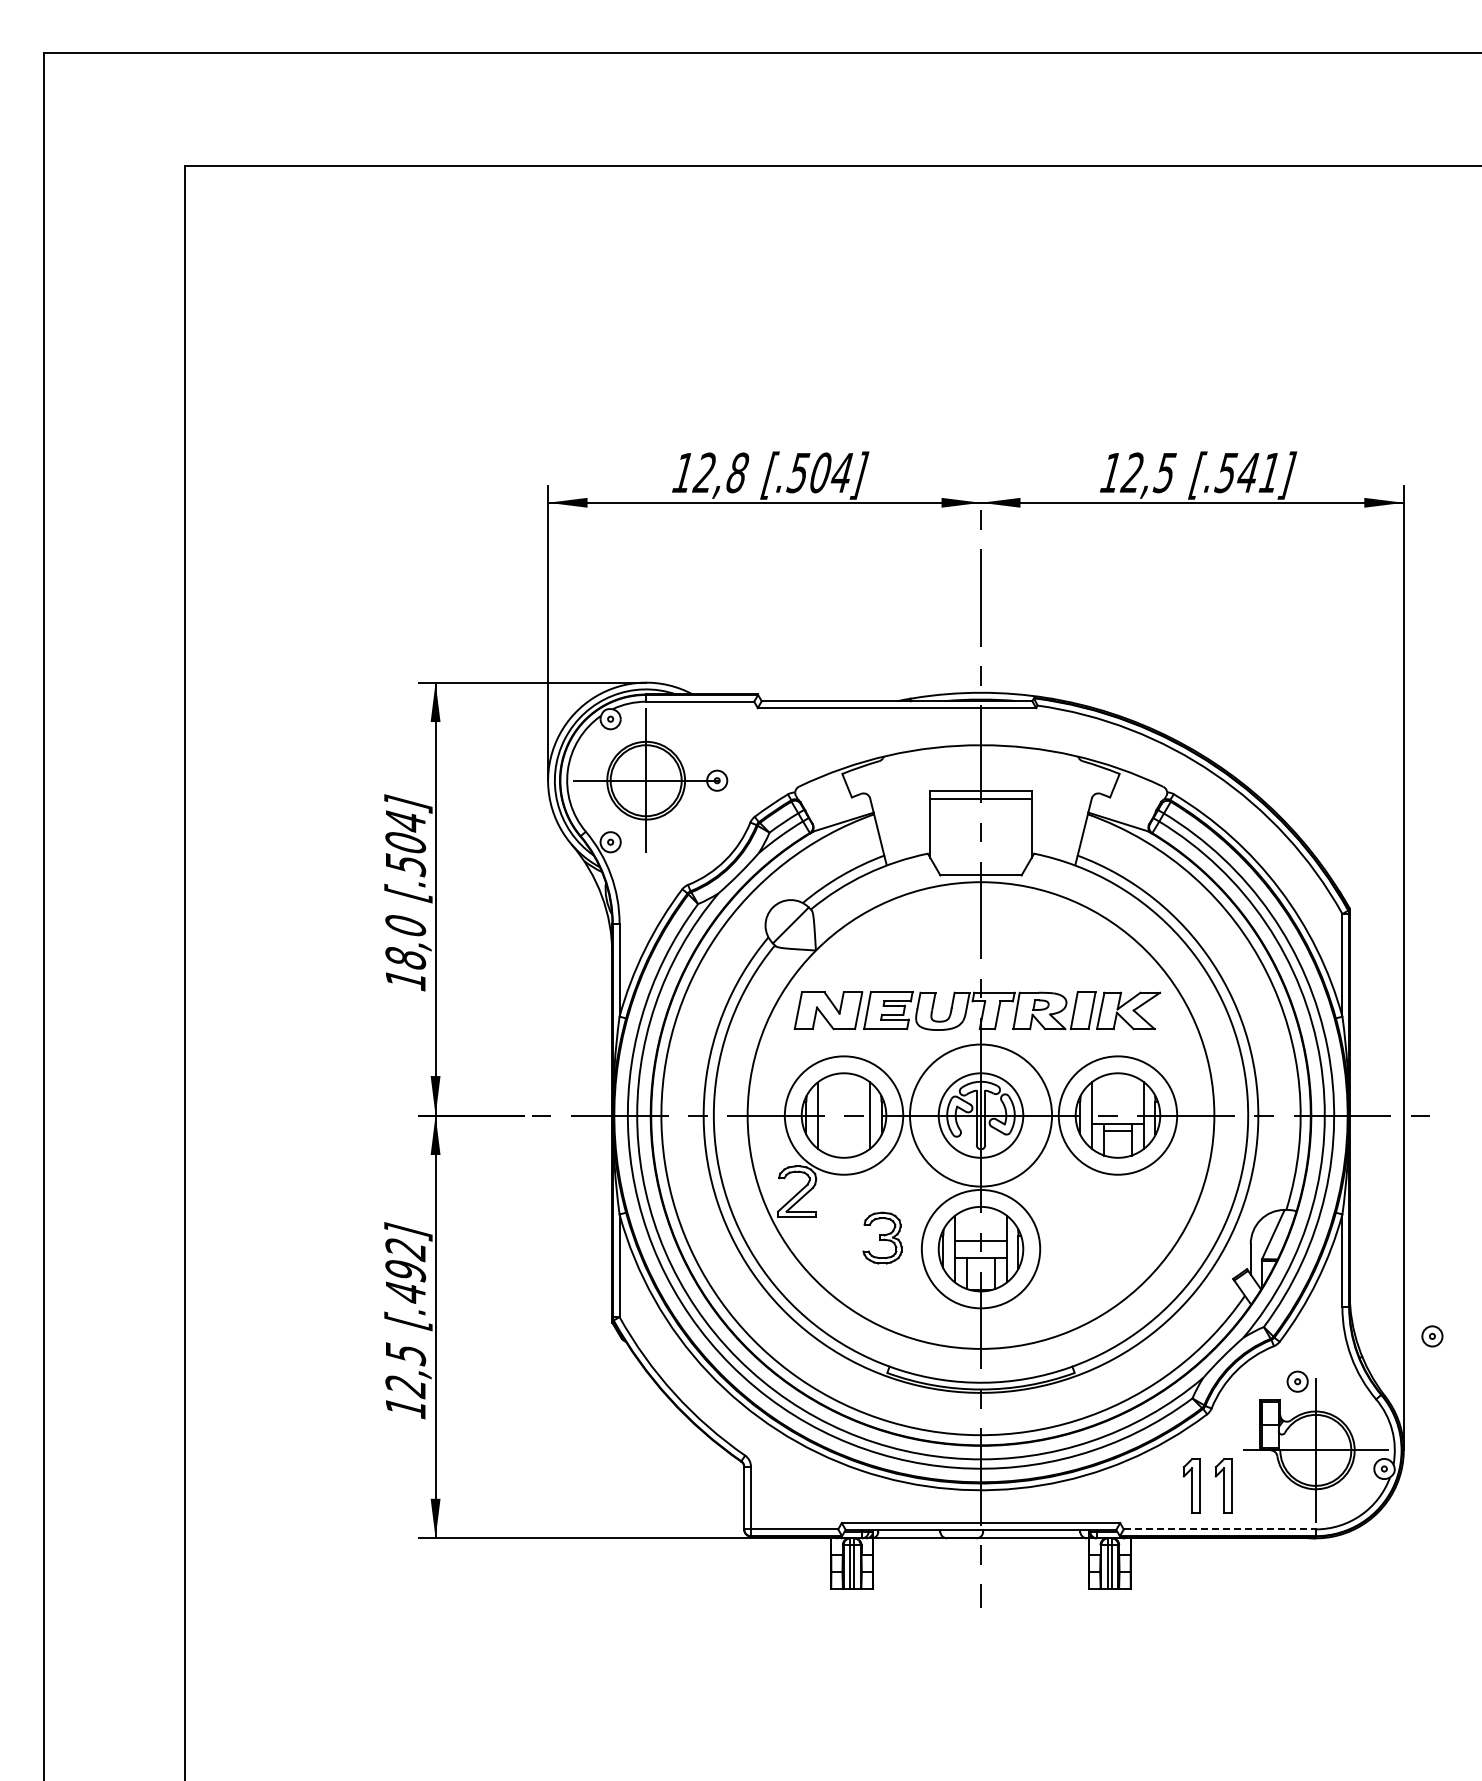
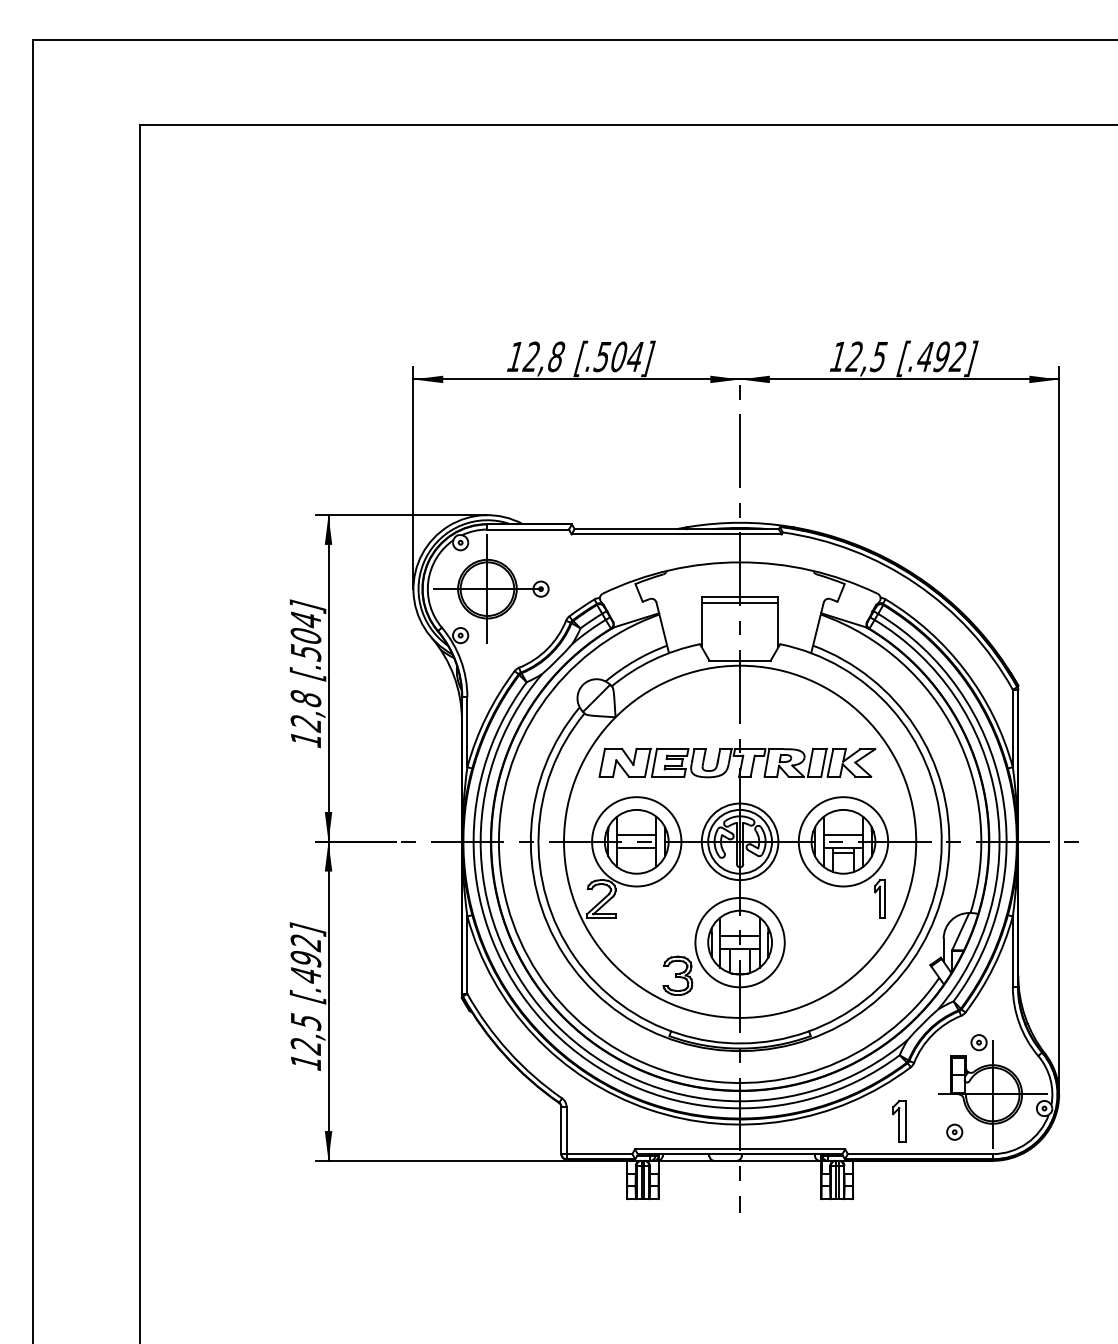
text: (1247, 472) -> (941, 356), [.541] -> [.492]
text: (405, 942) -> (305, 711), 18,0 -> 12,8
line: (843, 1107) -> (636, 835), added
line: (1117, 1107) -> (843, 835), added
circle: (980, 1115) -> (739, 841), size x0.71
line: (843, 1124) -> (636, 848), added
part: (1166, 1191) -> (880, 899), added
part: (882, 1237) -> (677, 975), moved
part: (1432, 1336) -> (954, 1132), moved
part: (1223, 1485) -> (923, 1120), removed
line: (1220, 1529) -> (920, 1154), dashed -> solid

